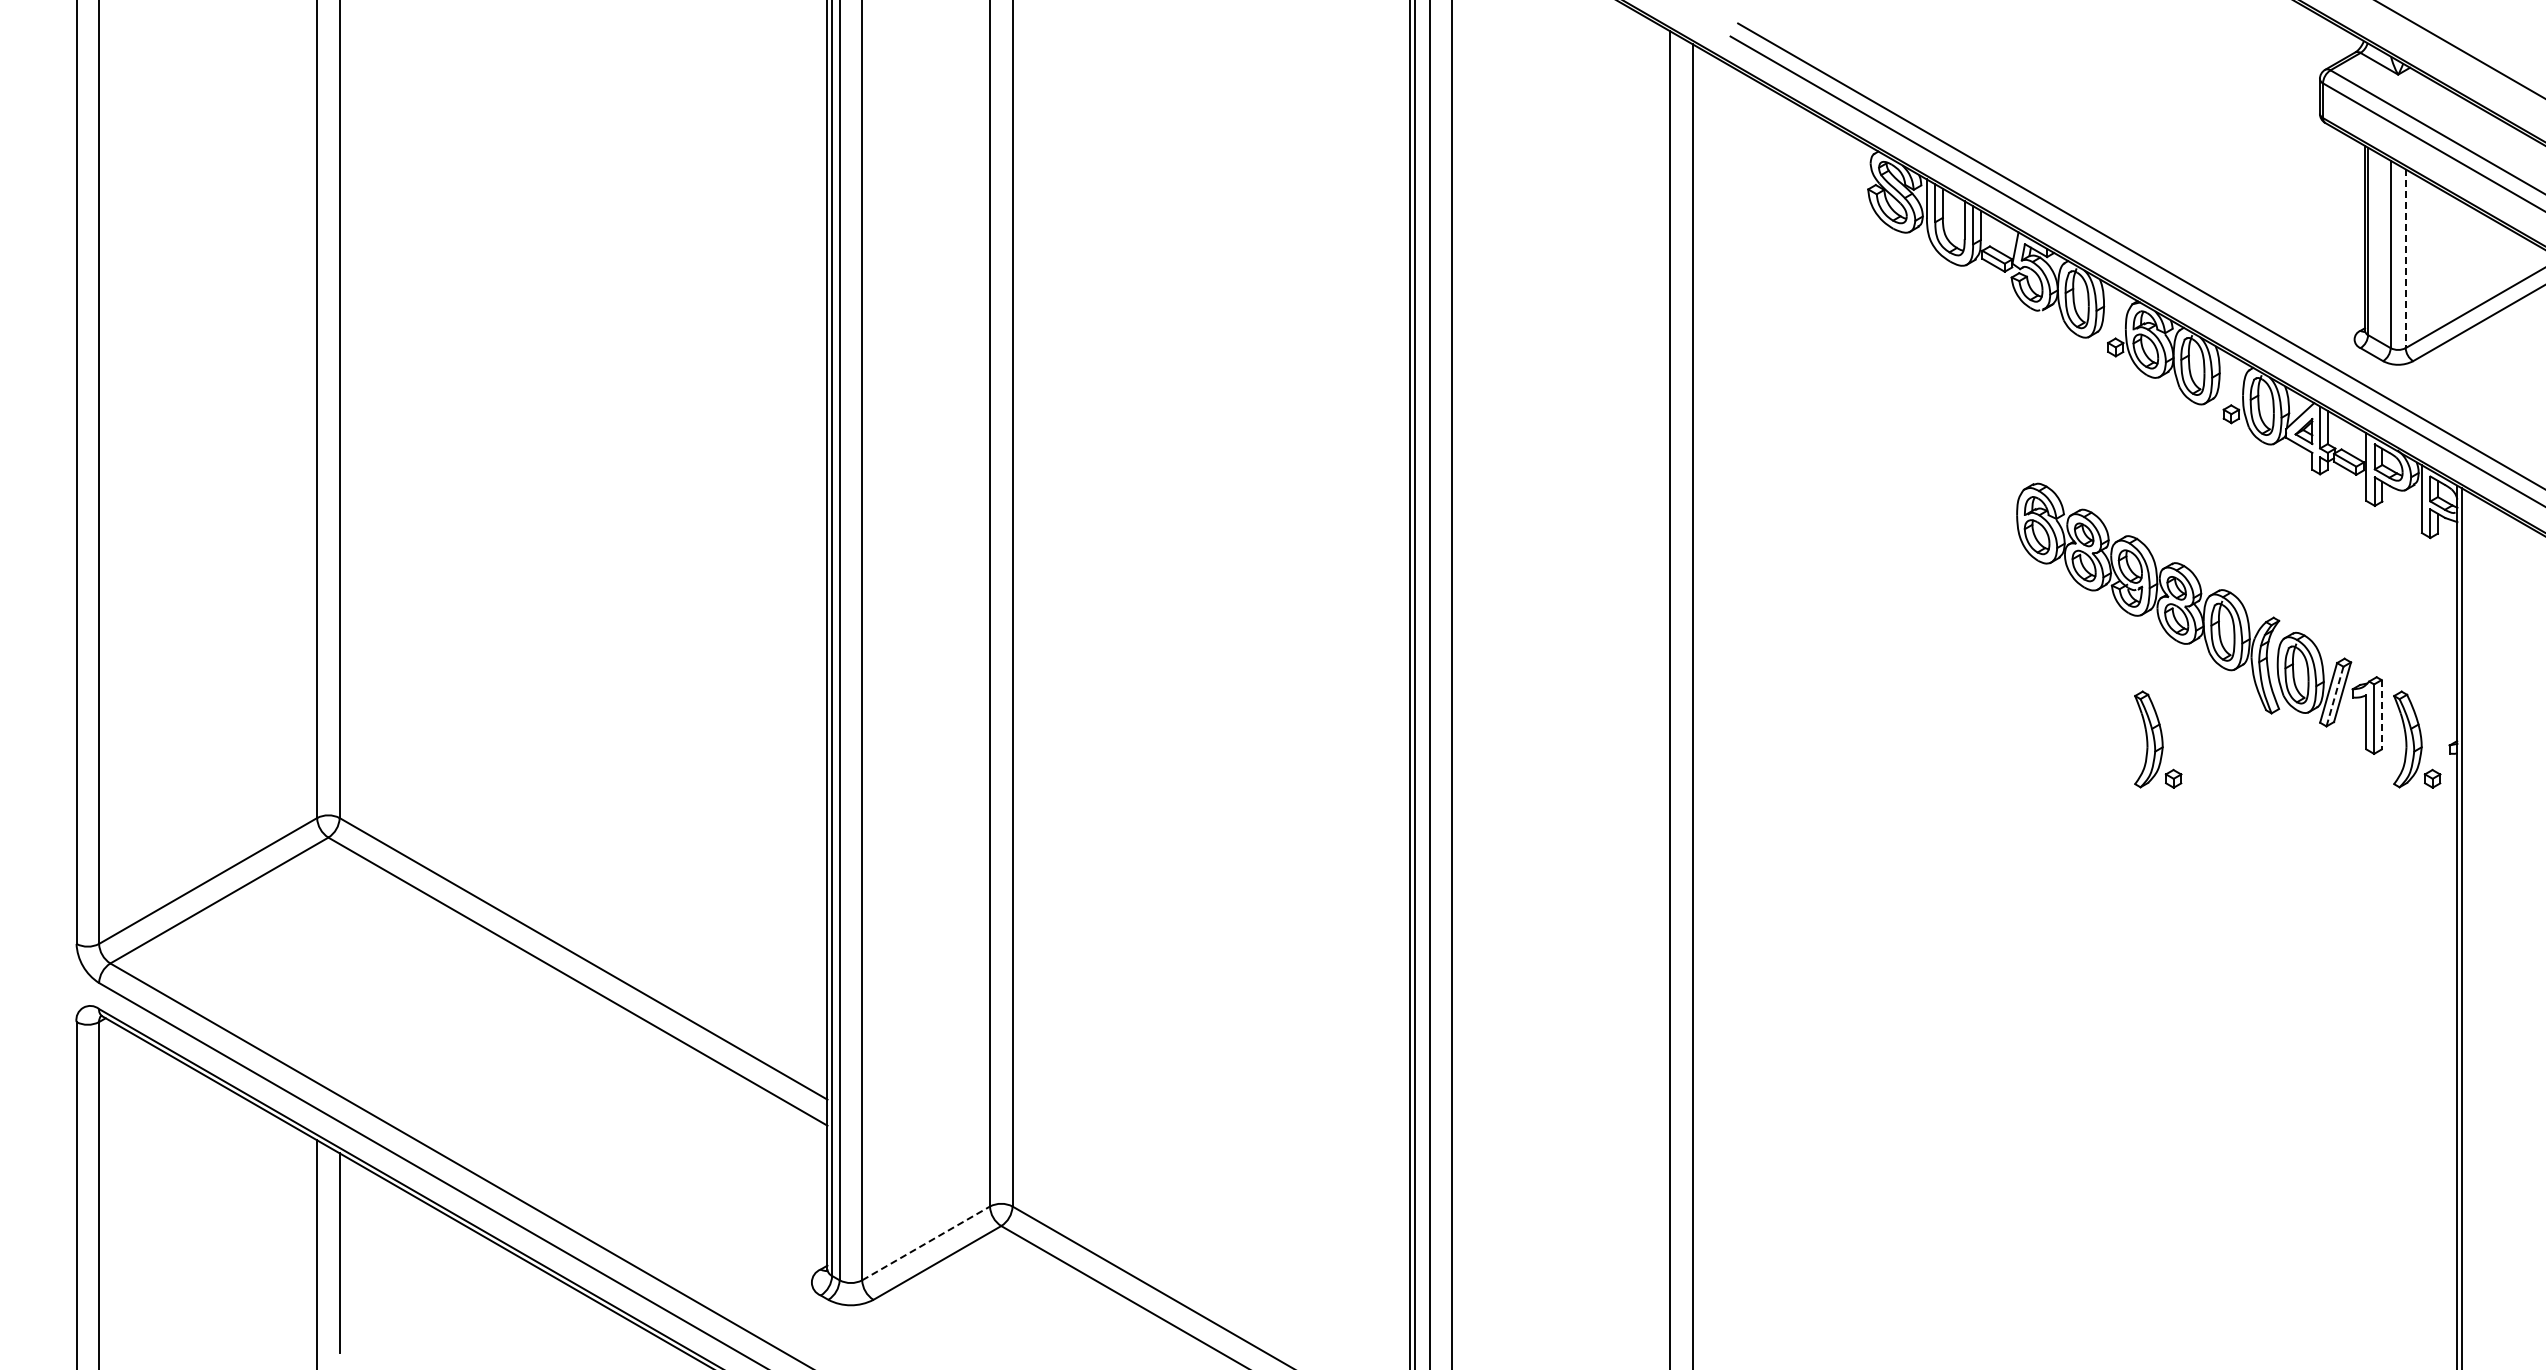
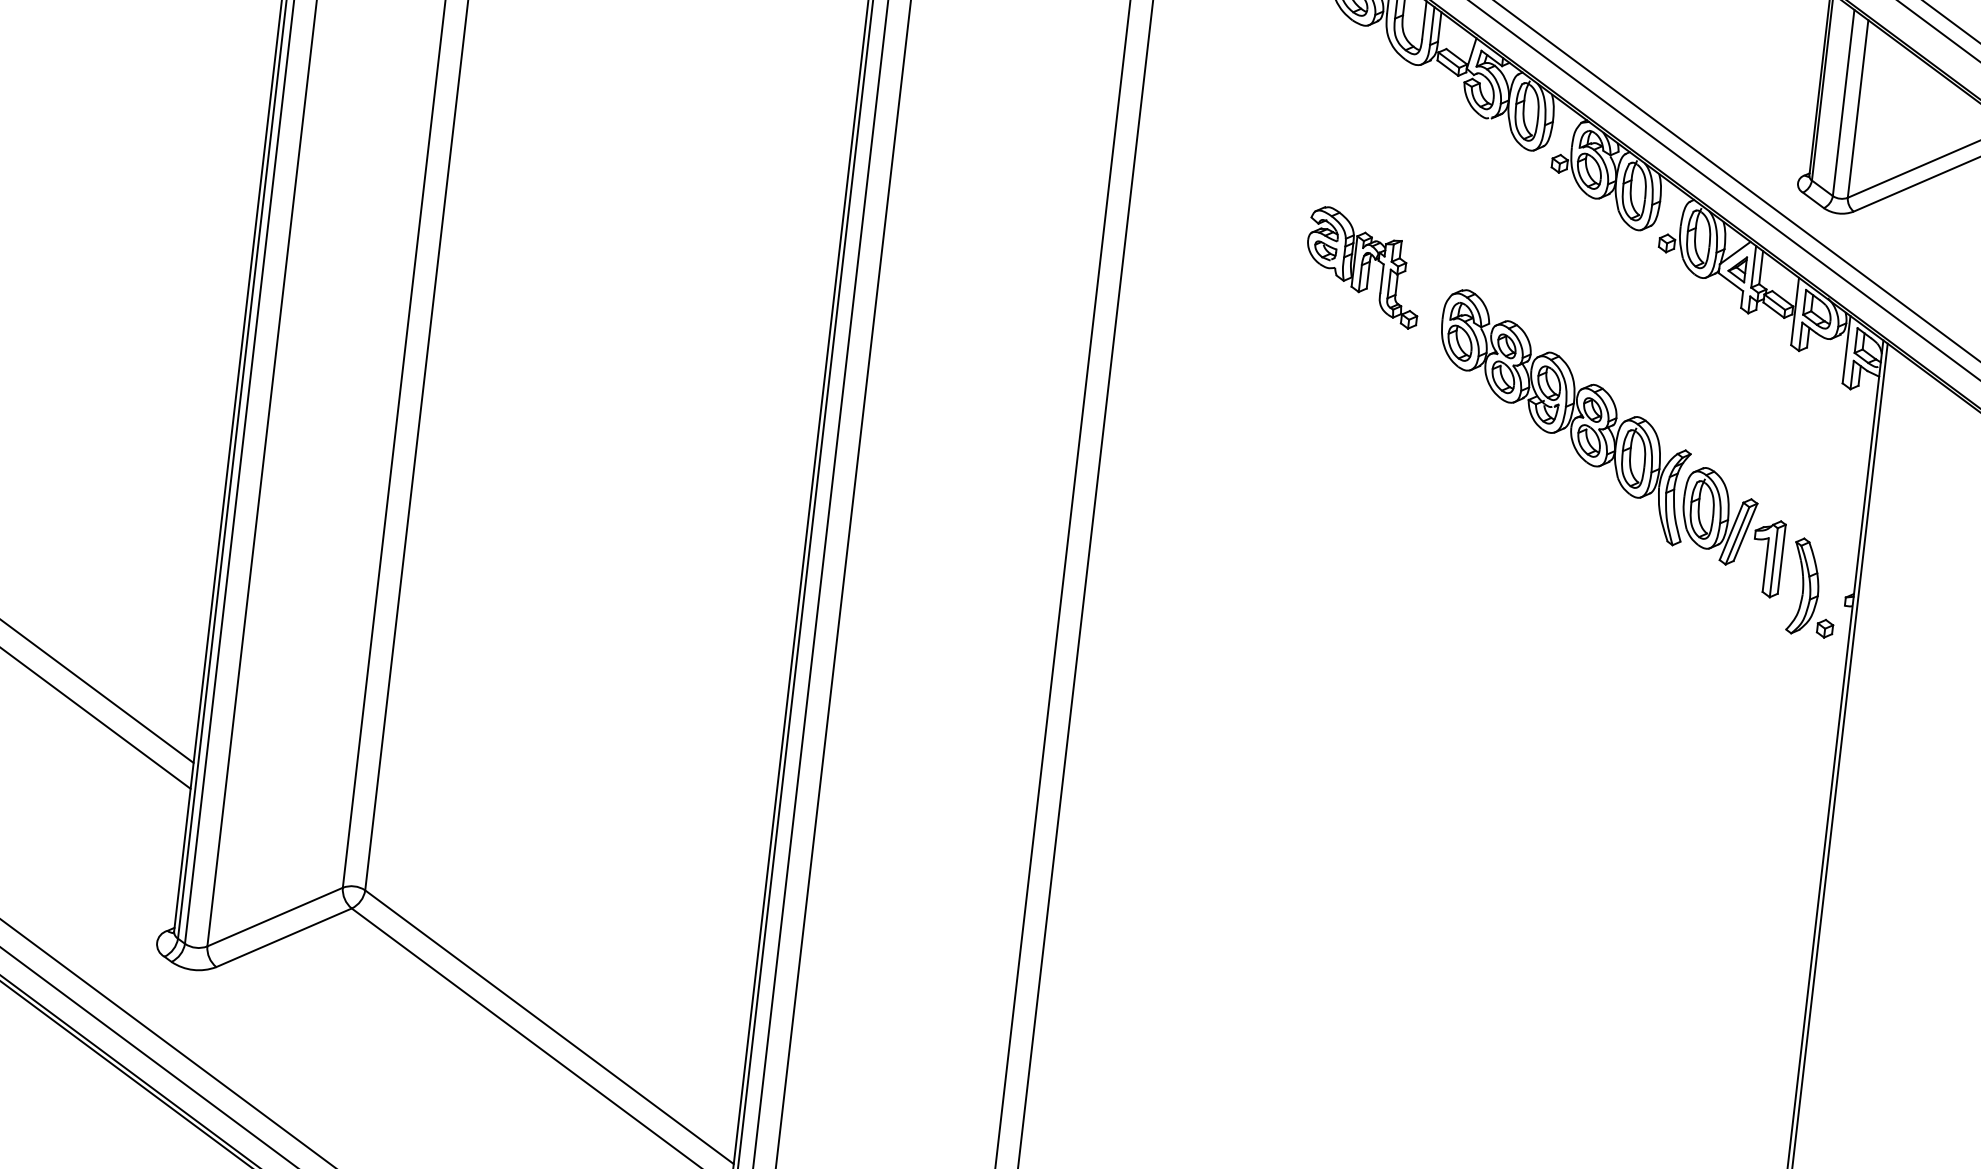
line: (2405, 259) -> (1857, 109), dashed -> solid
part: (1932, 472) -> (1363, 266), added
line: (2334, 697) -> (1736, 536), dashed -> solid
line: (2381, 714) -> (1781, 558), dashed -> solid
part: (2158, 739) -> (1557, 558), removed
line: (926, 1243) -> (275, 917), dashed -> solid

